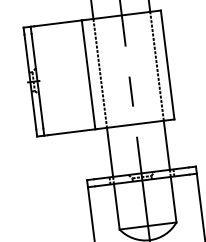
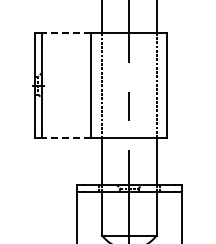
line: (58, 23) -> (68, 33), solid -> dashed
line: (71, 131) -> (68, 137), solid -> dashed

